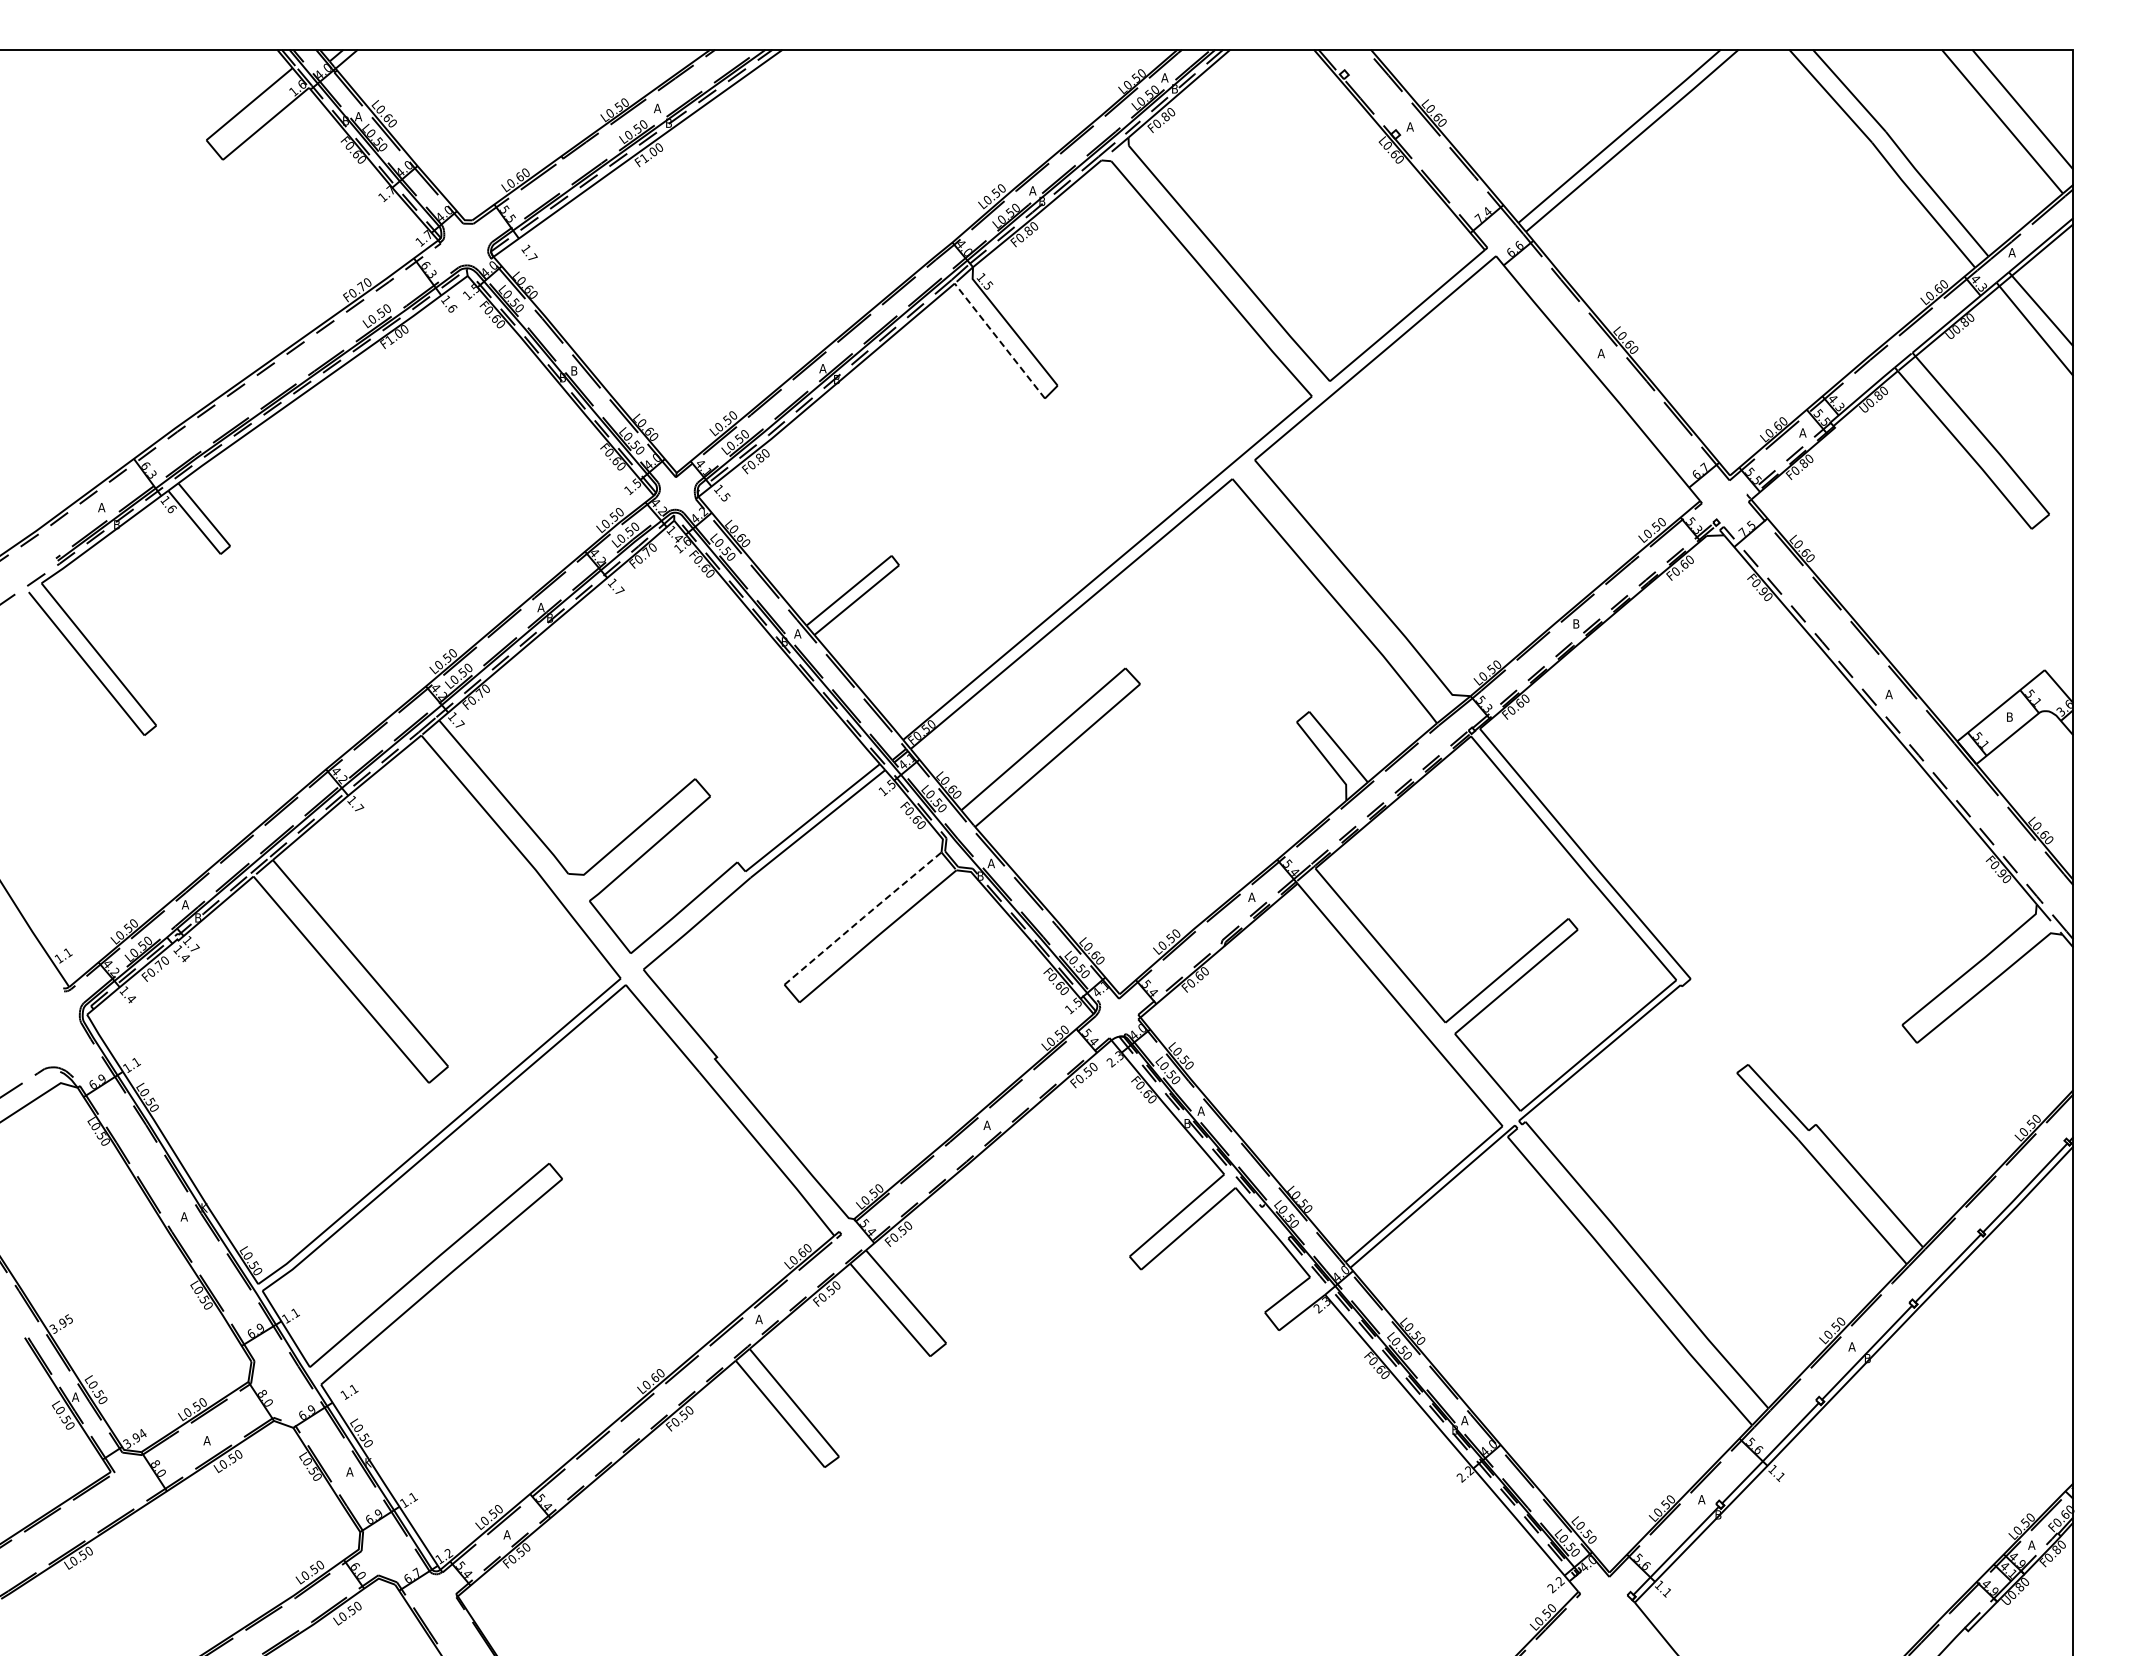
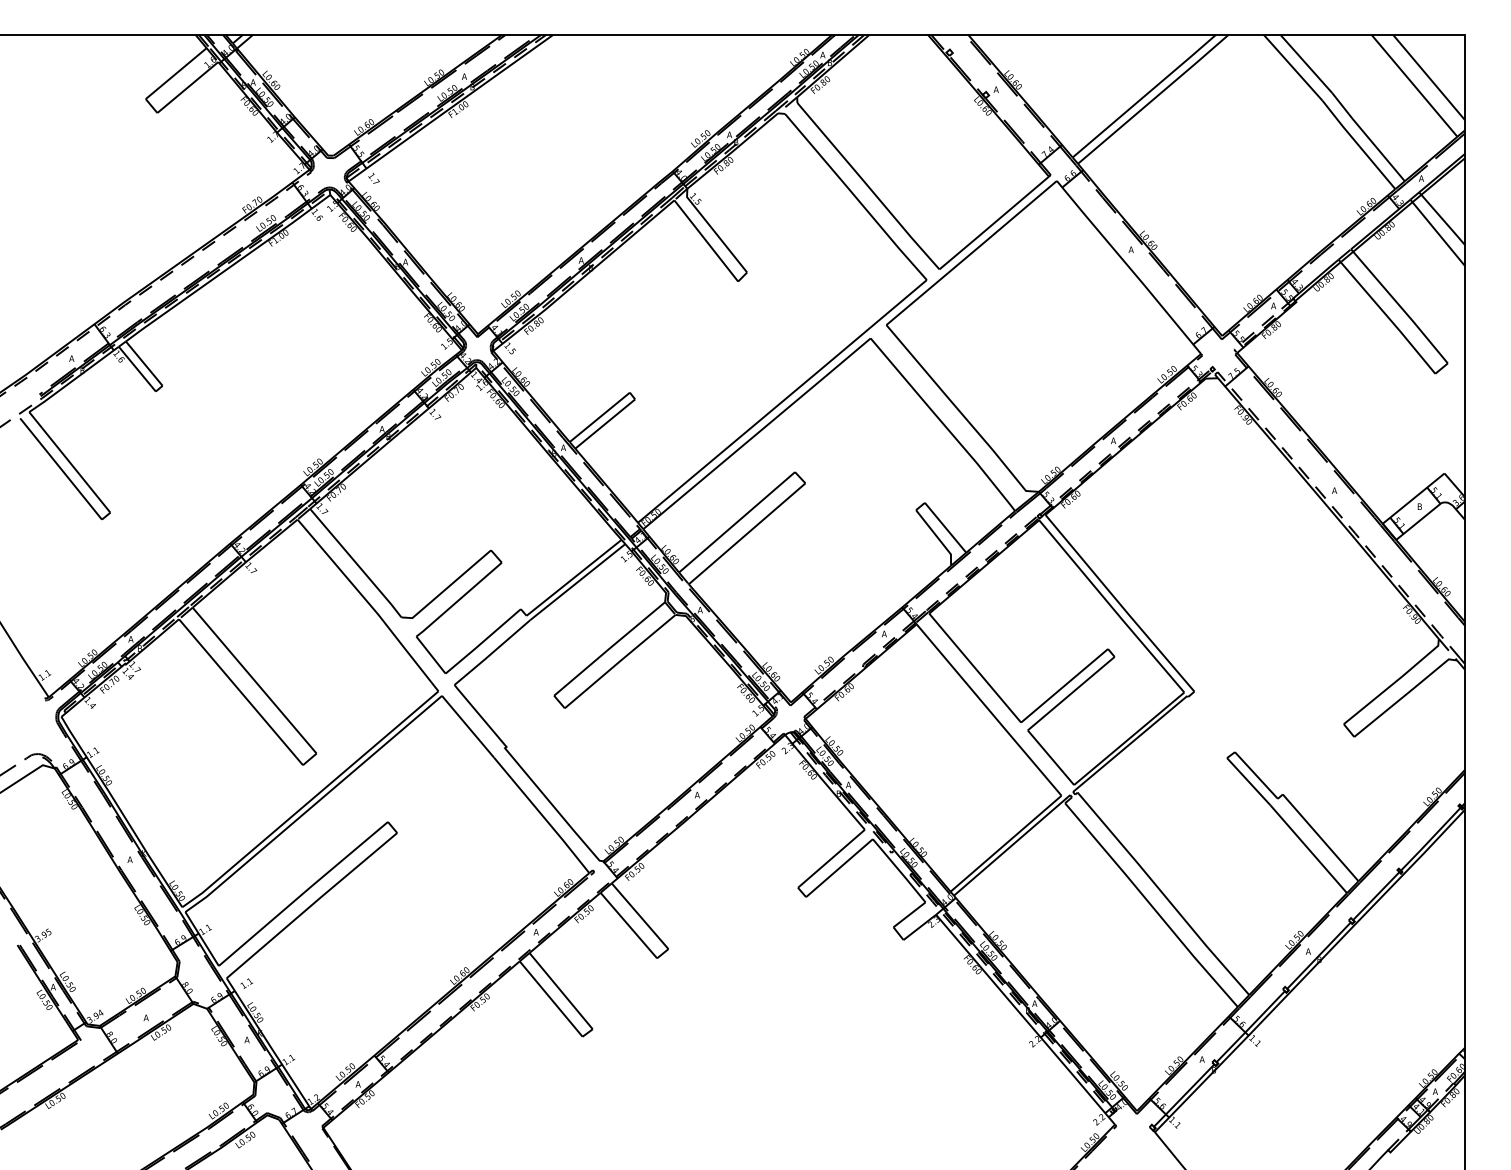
line: (999, 340) -> (706, 240), dashed -> solid
text: (573, 370) -> (405, 261), B -> A
text: (1575, 623) -> (1112, 440), B -> A
line: (863, 917) -> (609, 648), dashed -> solid

